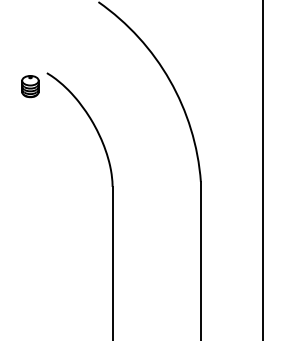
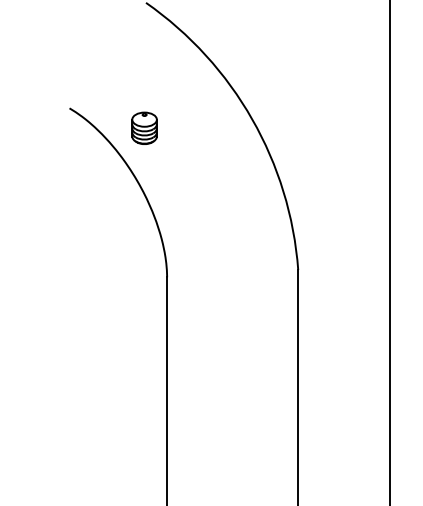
part: (30, 86) -> (144, 128), moved

